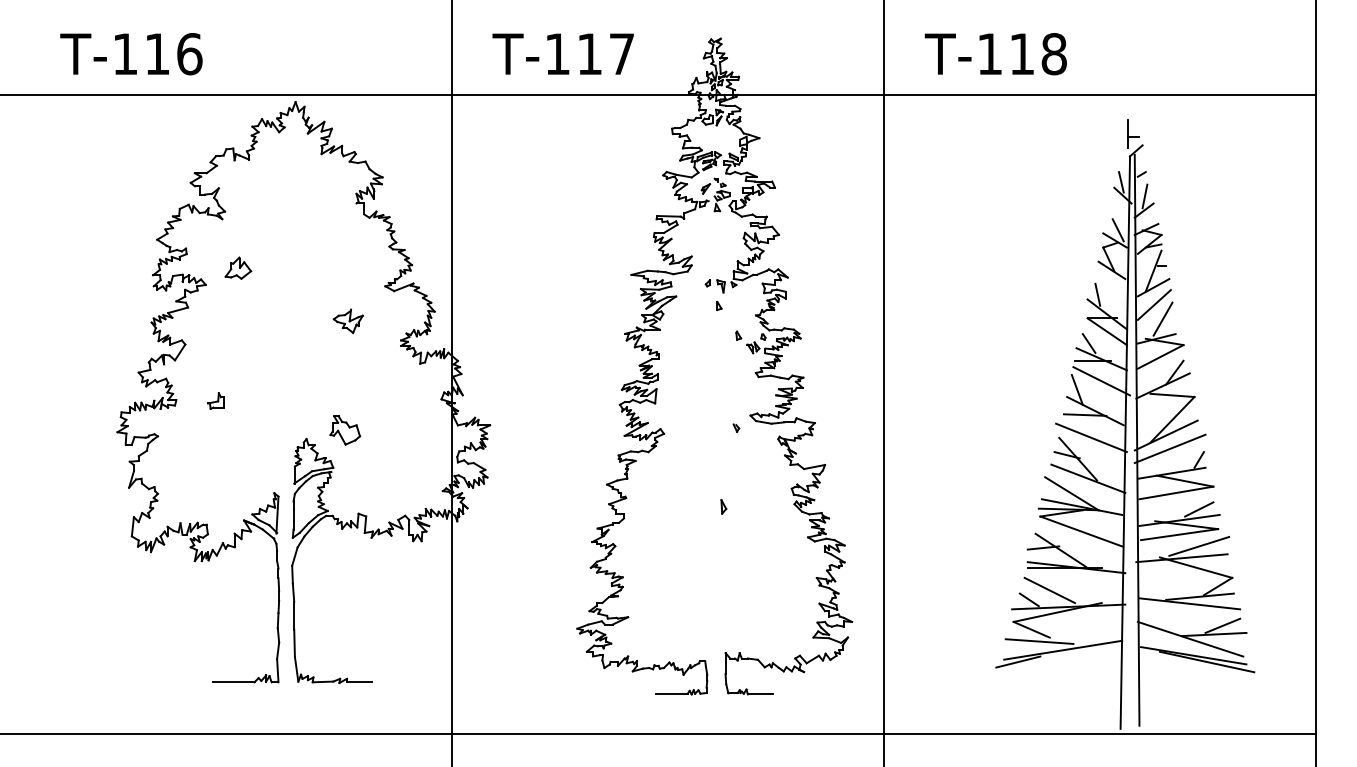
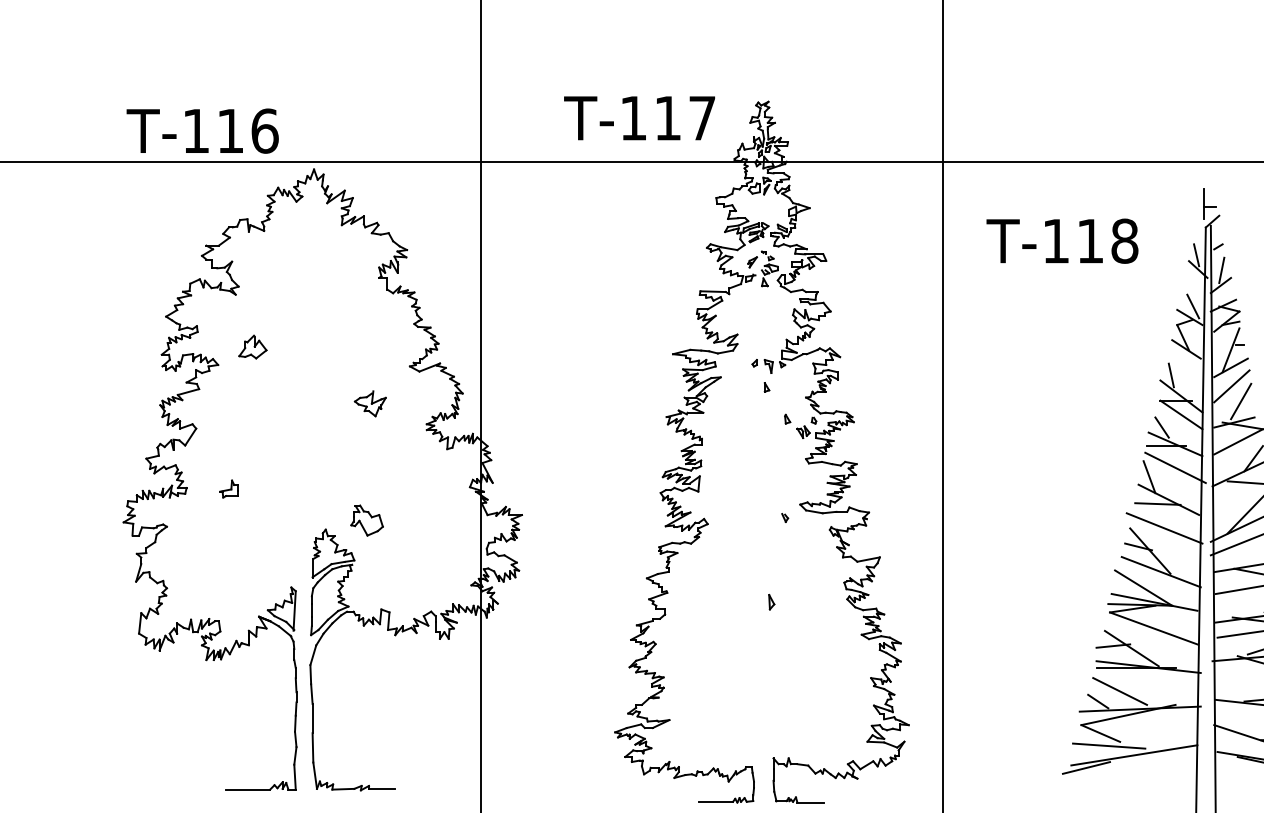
text: (562, 53) -> (638, 117), moved
text: (131, 54) -> (202, 131), moved
text: (995, 54) -> (1062, 241), moved

